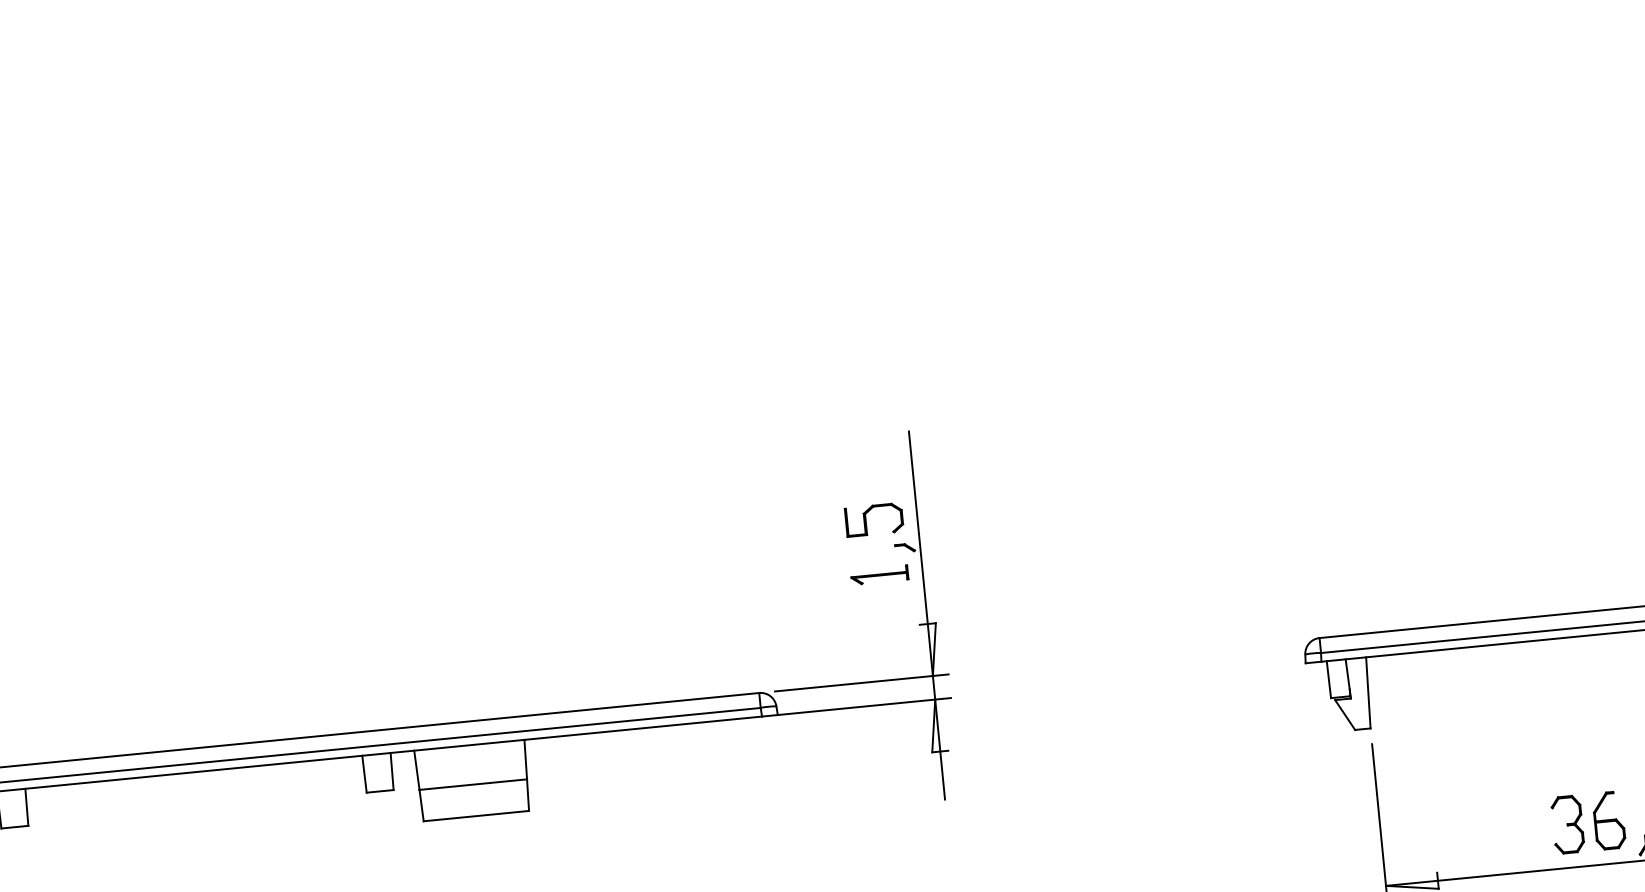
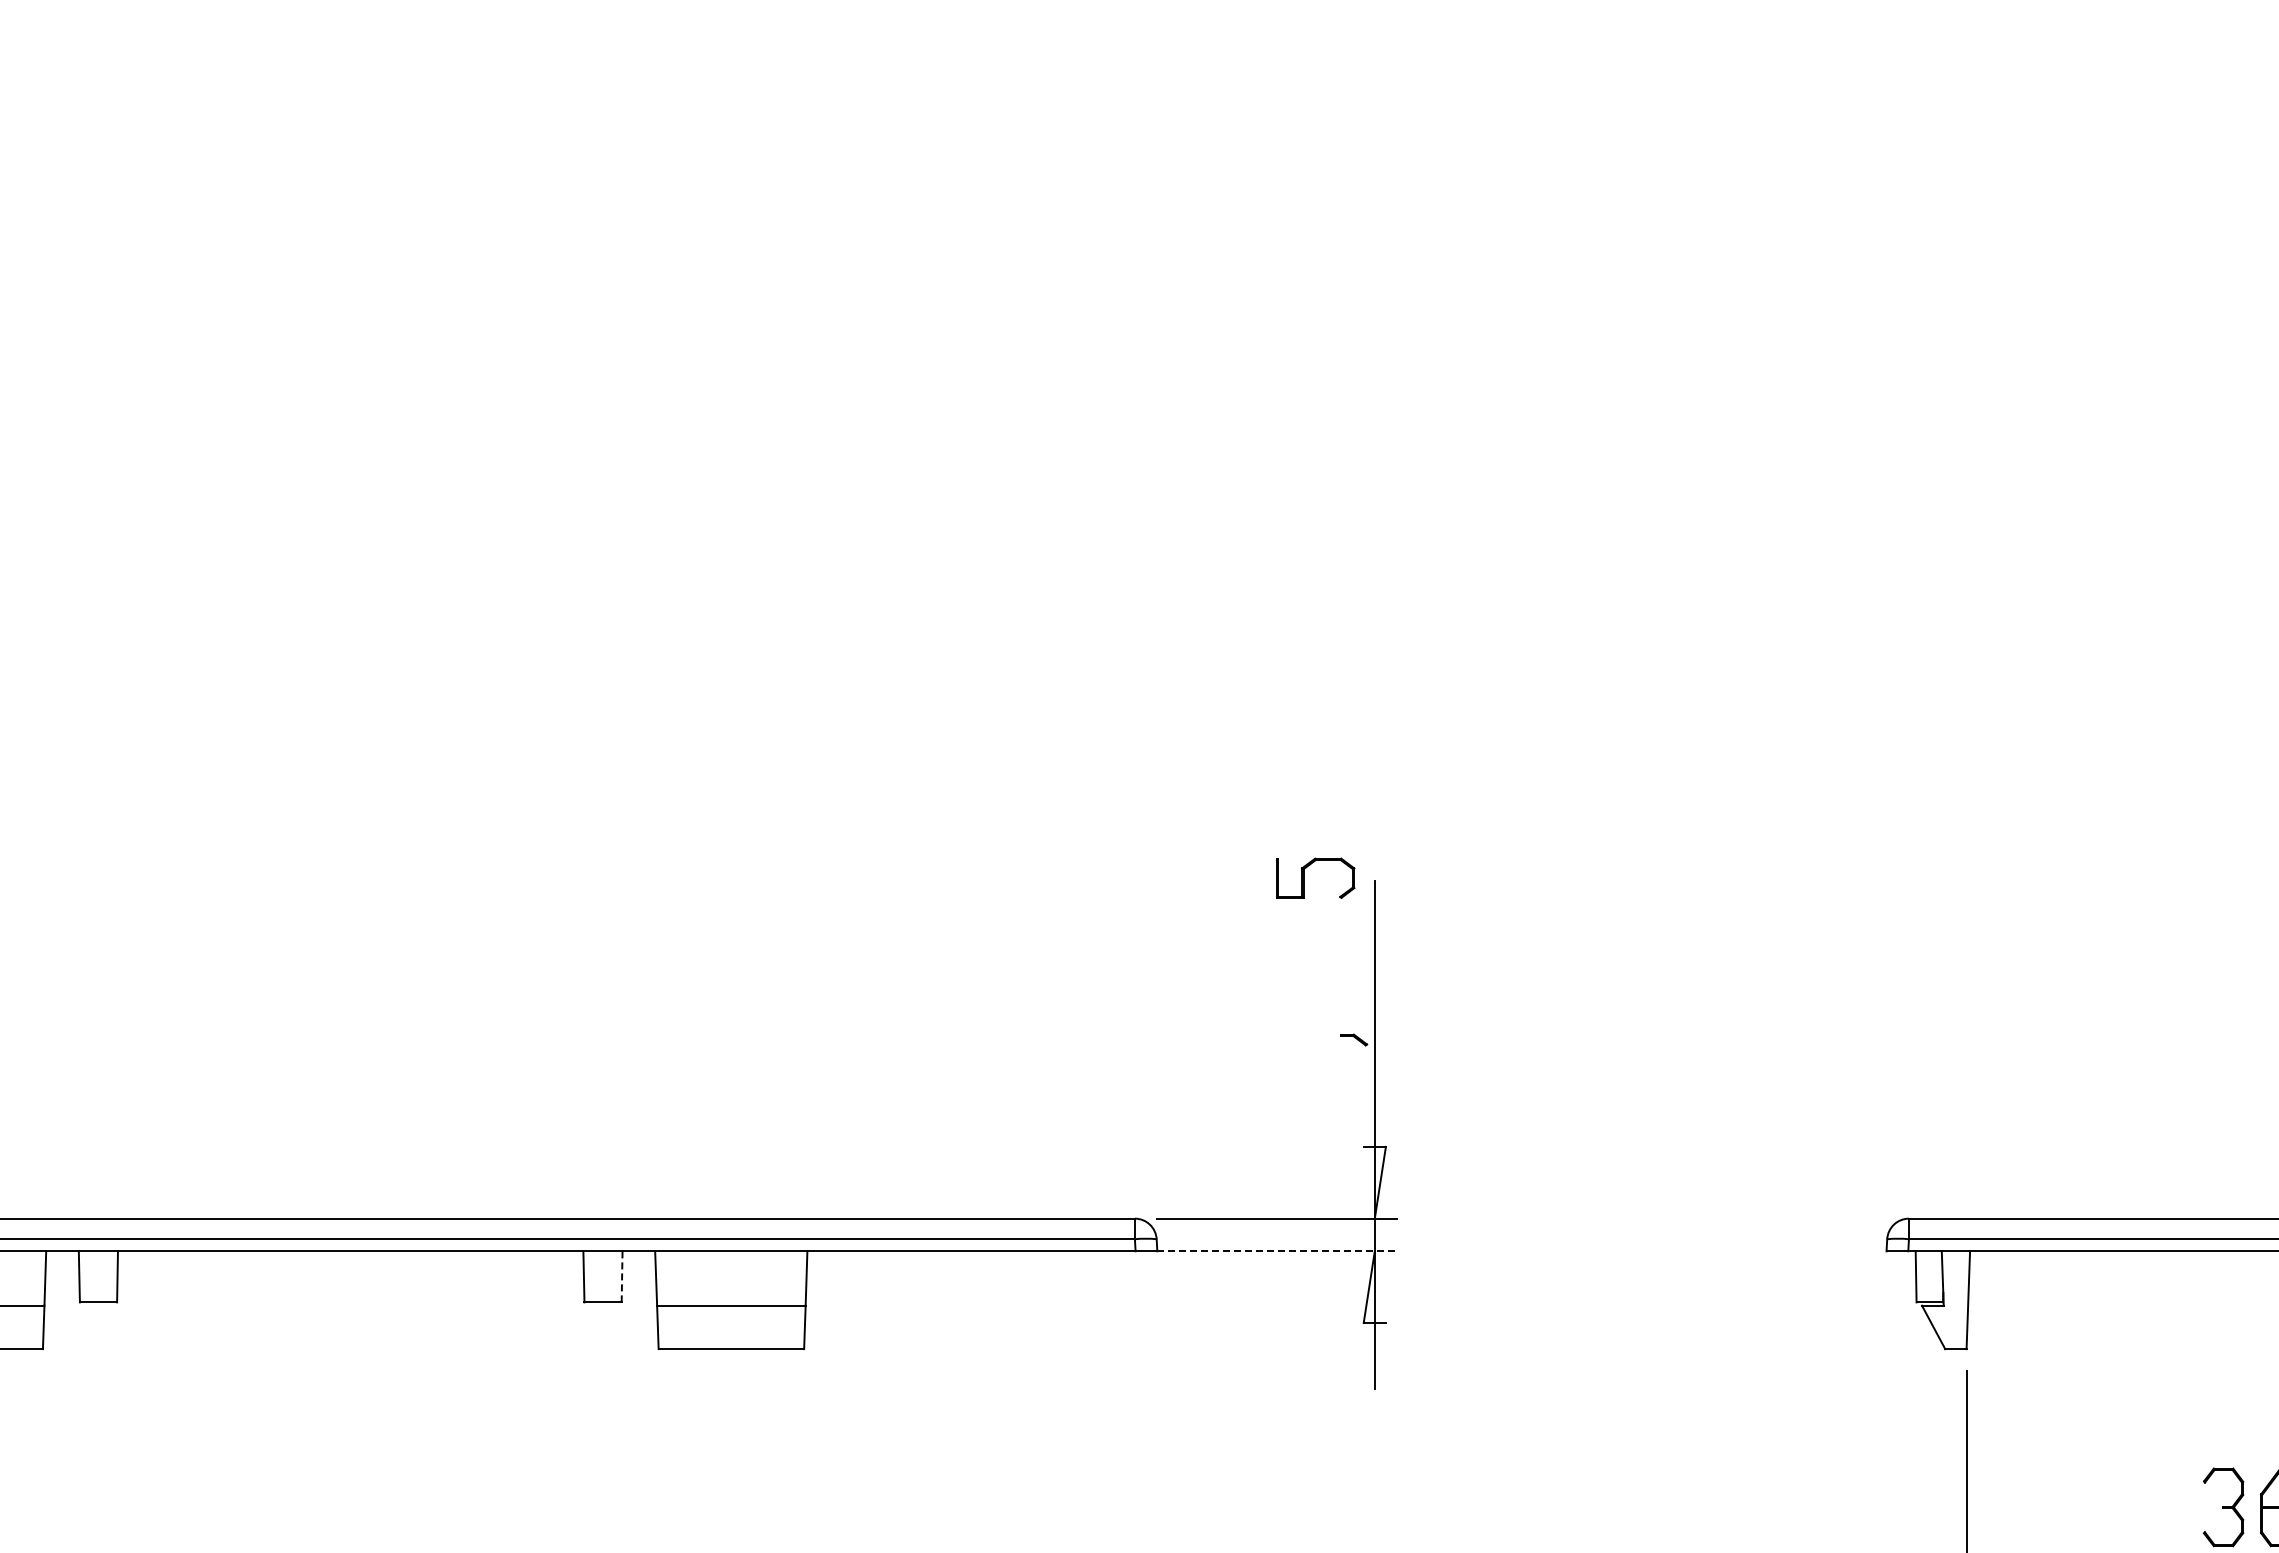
part: (866, 520) -> (1304, 877), moved
part: (878, 575) -> (1314, 1073), removed
line: (864, 706) -> (1276, 1251), solid -> dashed
line: (392, 771) -> (622, 1276), solid -> dashed

